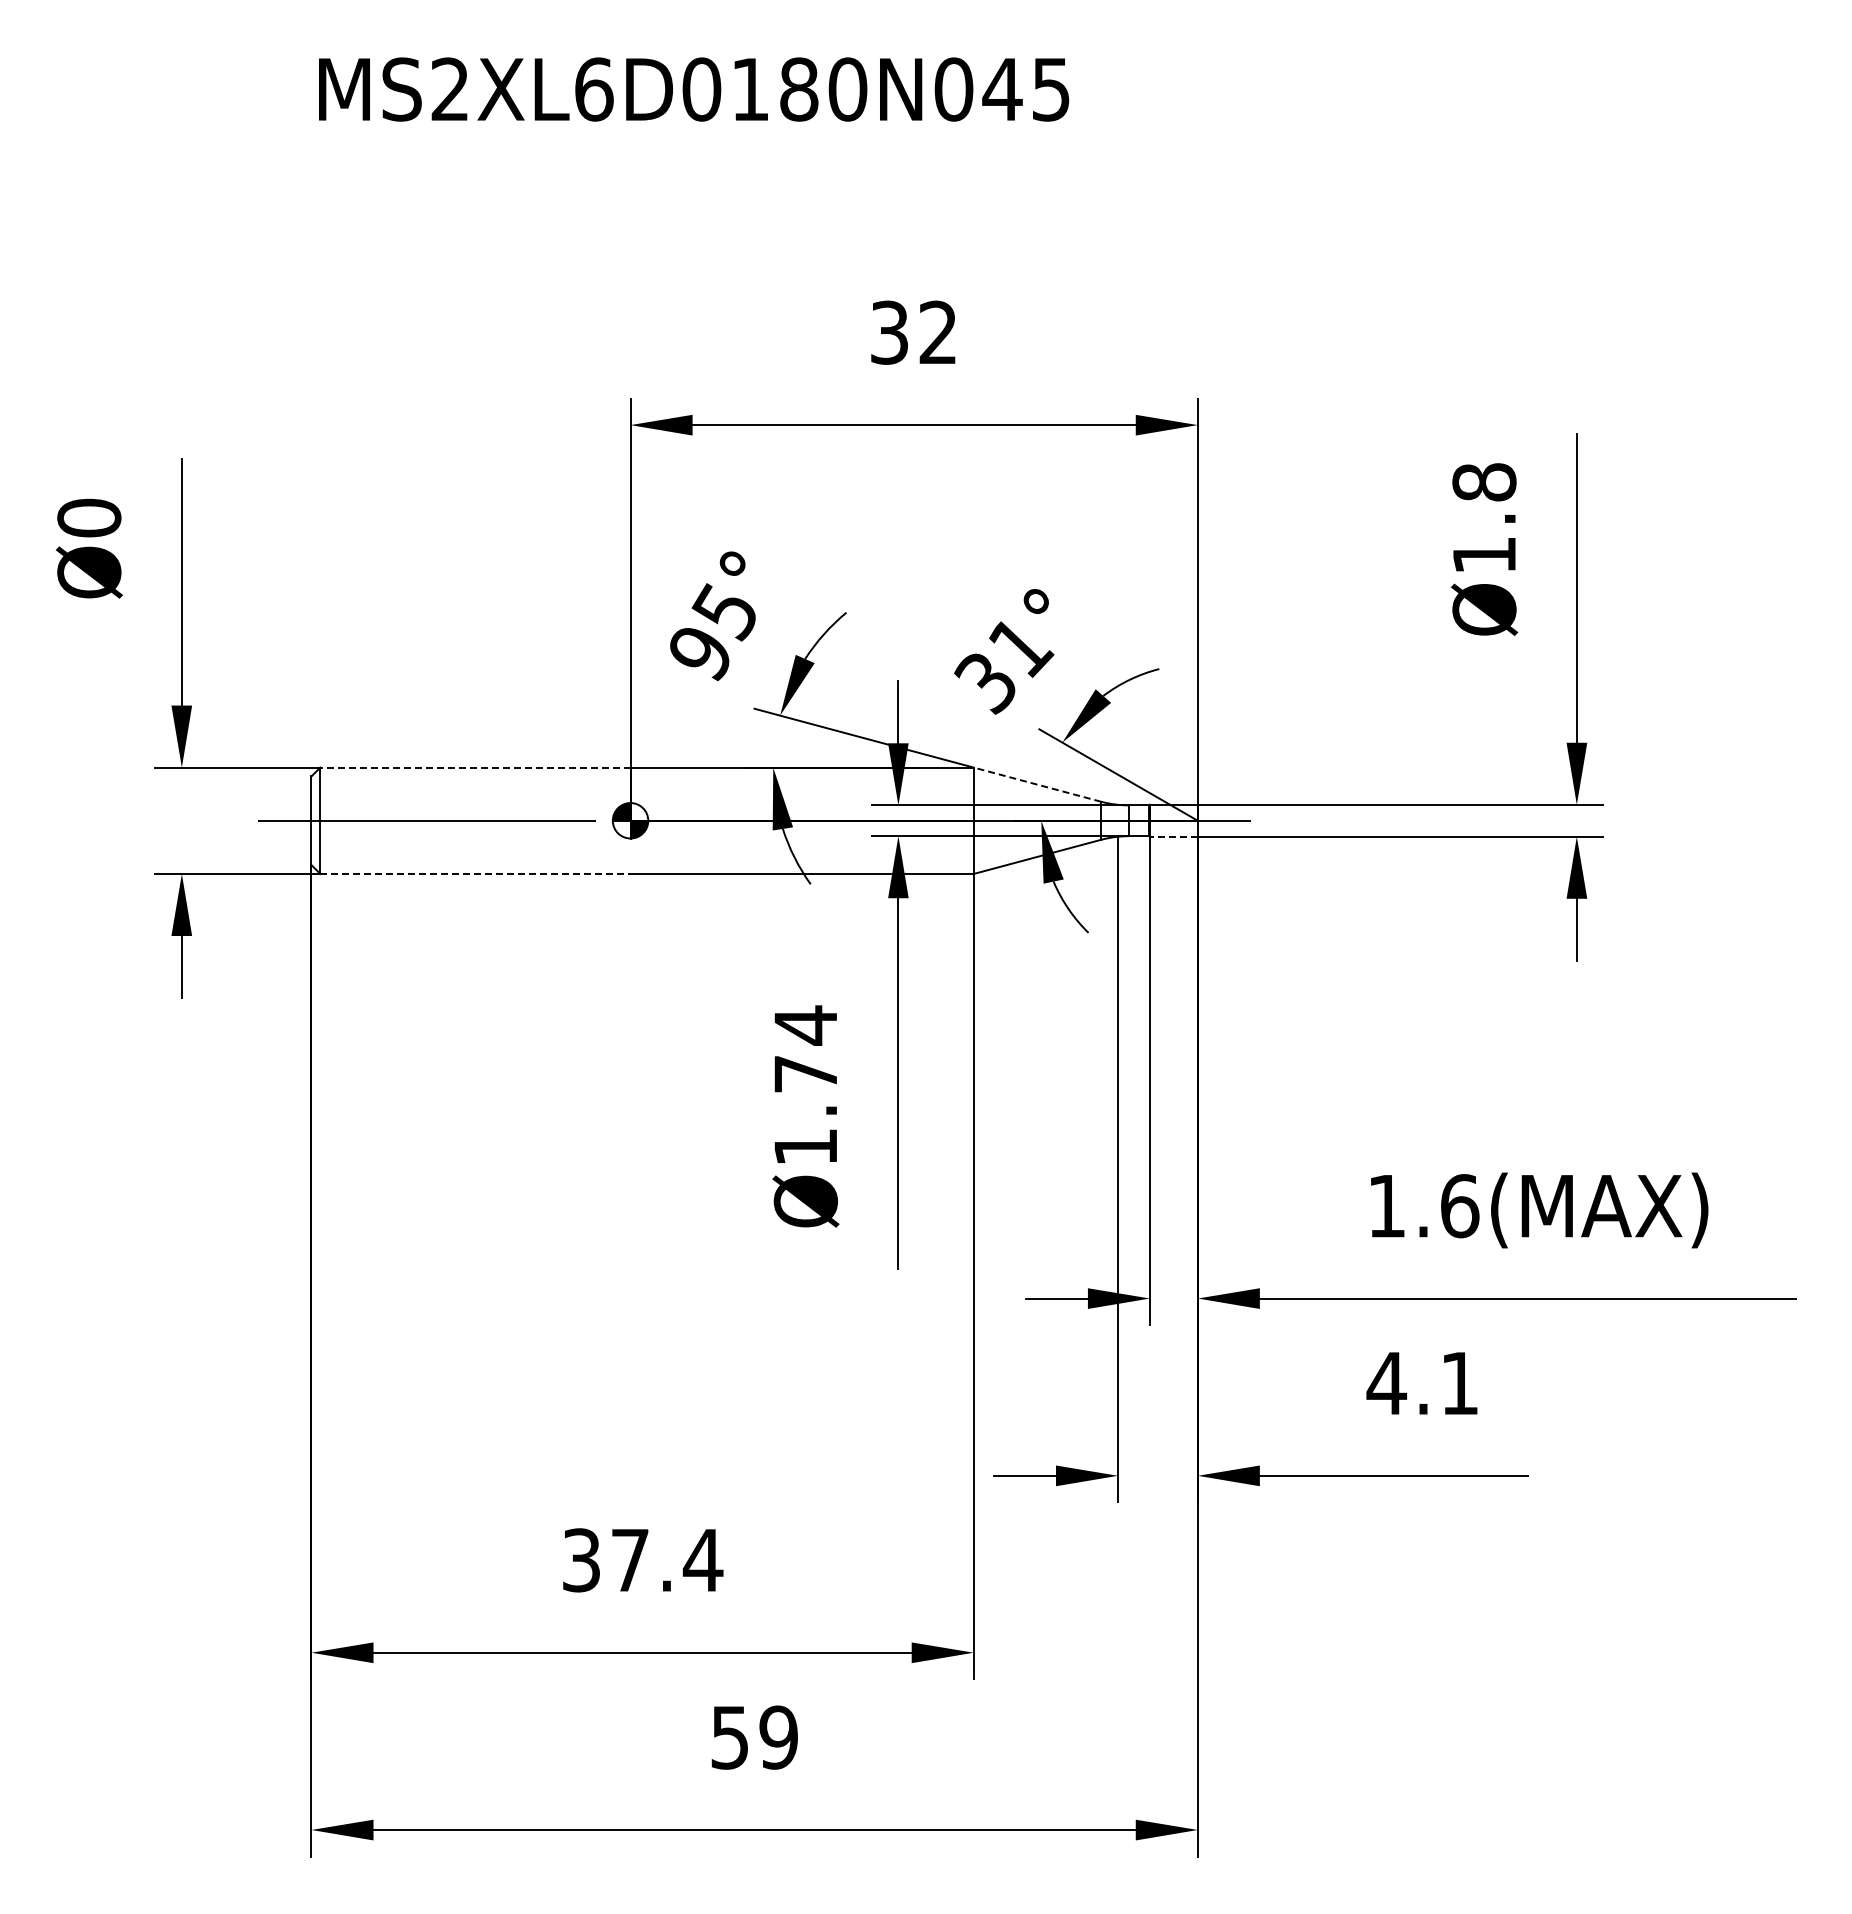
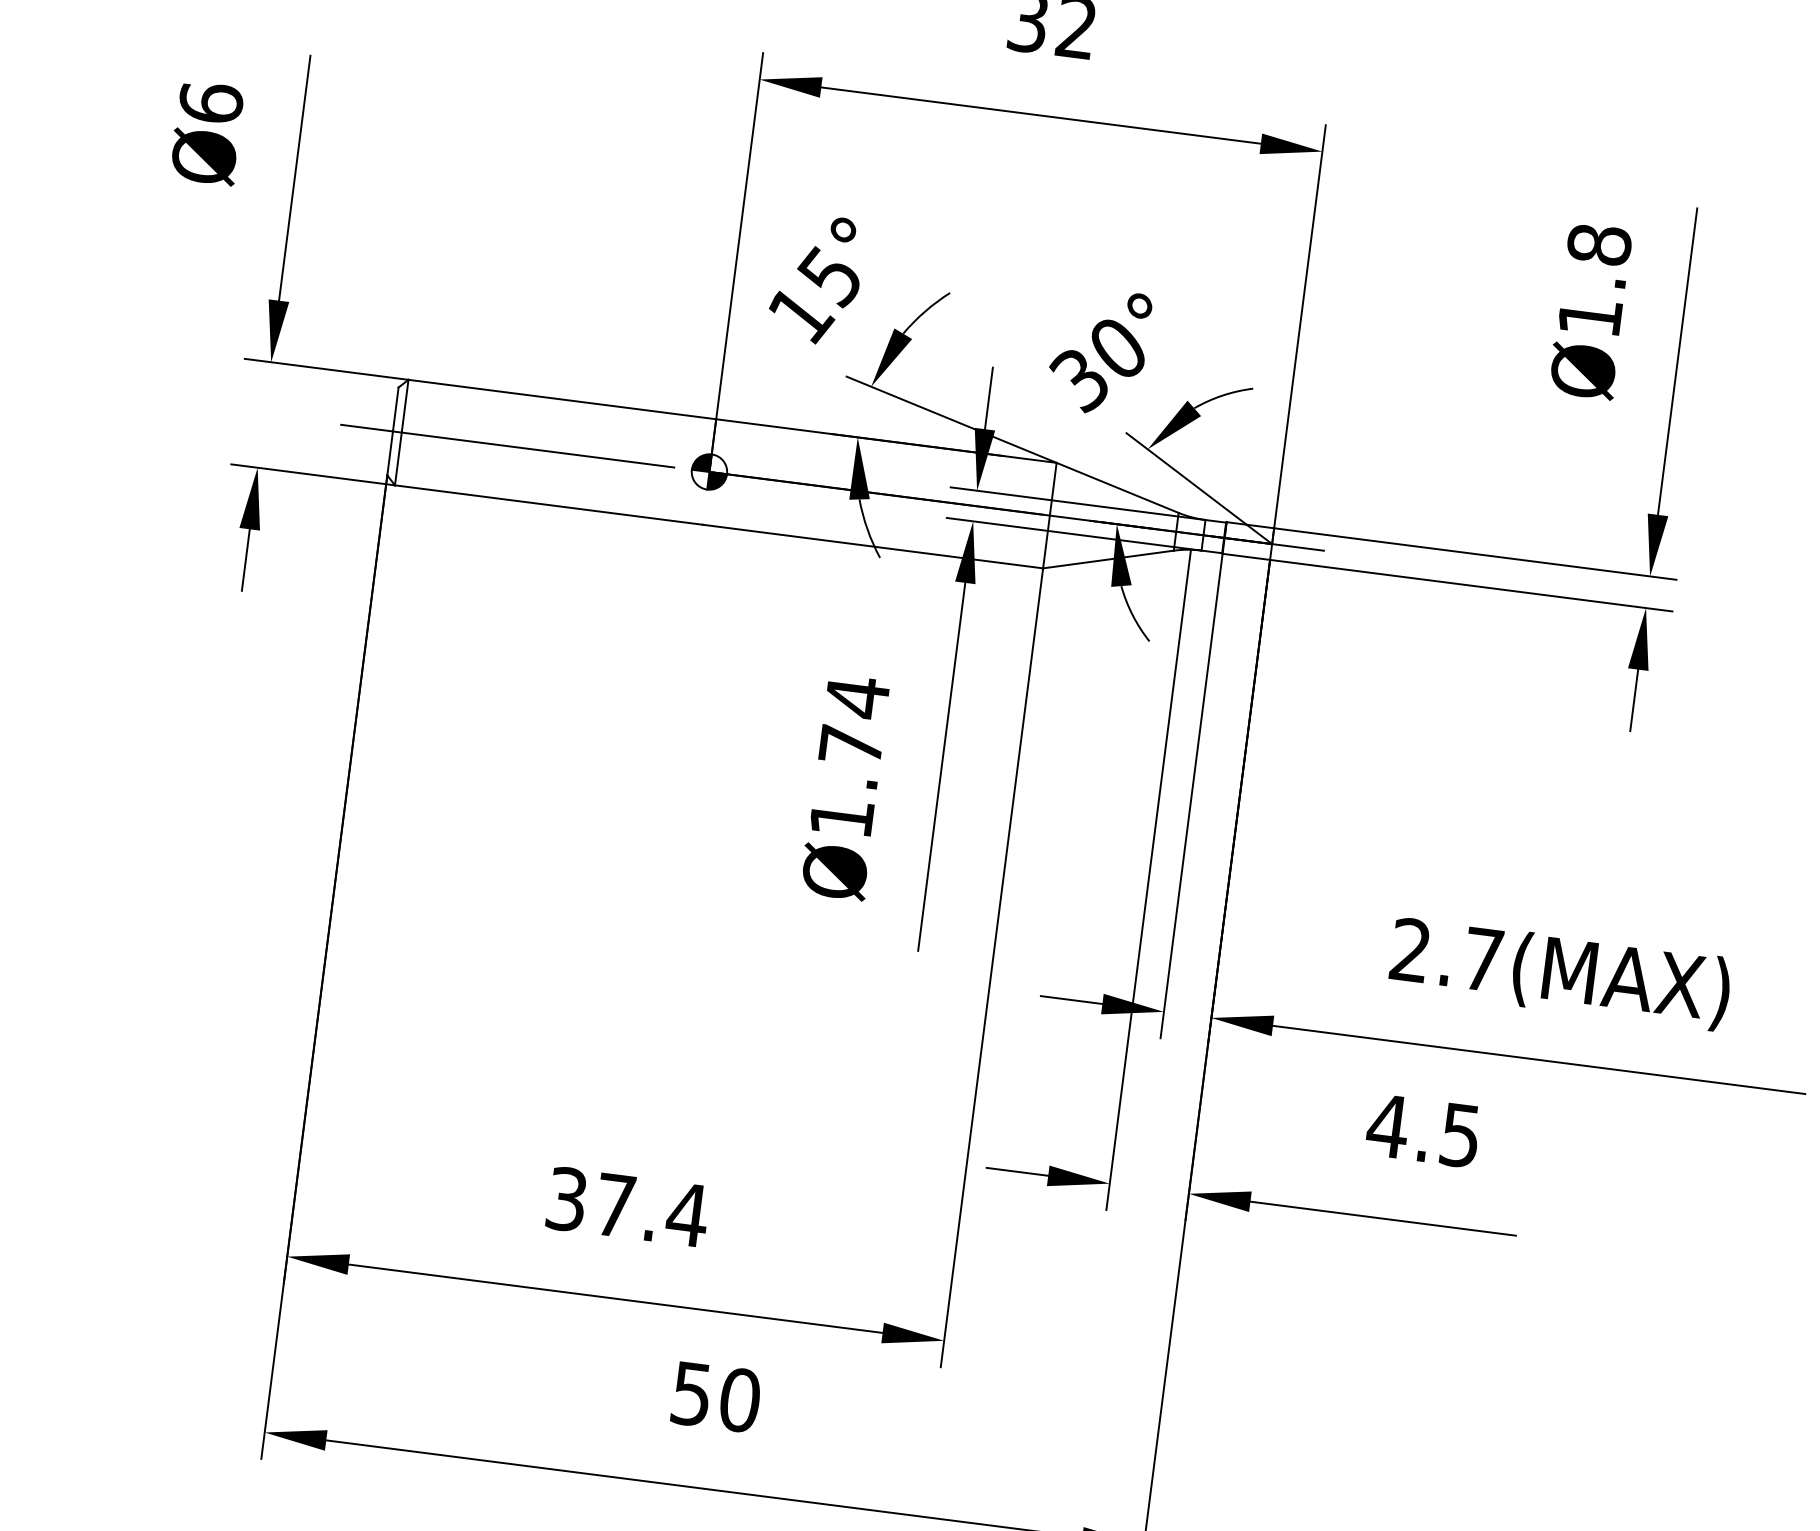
text: (89, 517) -> (211, 102), Ø0 -> Ø6
text: (1021, 648) -> (1119, 350), 31° -> 30°
text: (702, 654) -> (801, 316), 95° -> 15°
line: (474, 767) -> (561, 399), dashed -> solid
line: (1037, 784) -> (1117, 487), dashed -> solid
line: (1173, 836) -> (1246, 556), dashed -> solid
line: (475, 873) -> (548, 504), dashed -> solid
text: (1423, 1206) -> (1446, 955), 1.6(MAX) -> 2.7(MAX)
text: (1459, 1383) -> (1460, 1135), 4.1 -> 4.5
text: (778, 1737) -> (739, 1400), 59 -> 50

